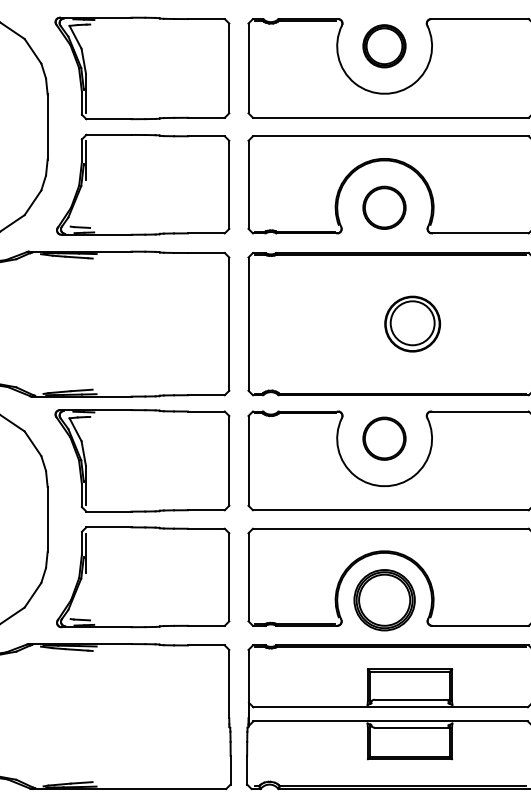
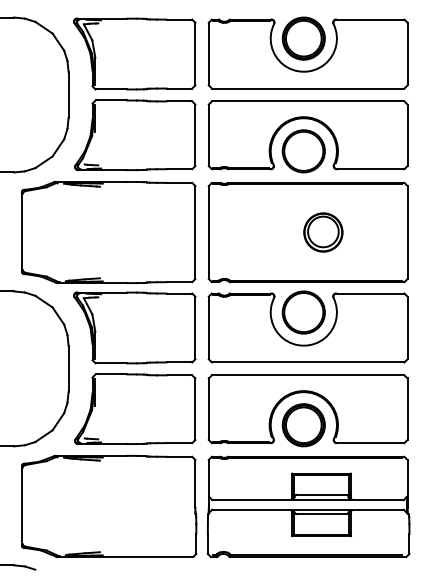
part: (384, 46) -> (303, 38), size x1.43
part: (384, 208) -> (303, 151), size x1.43
part: (384, 438) -> (303, 312), size x1.43

